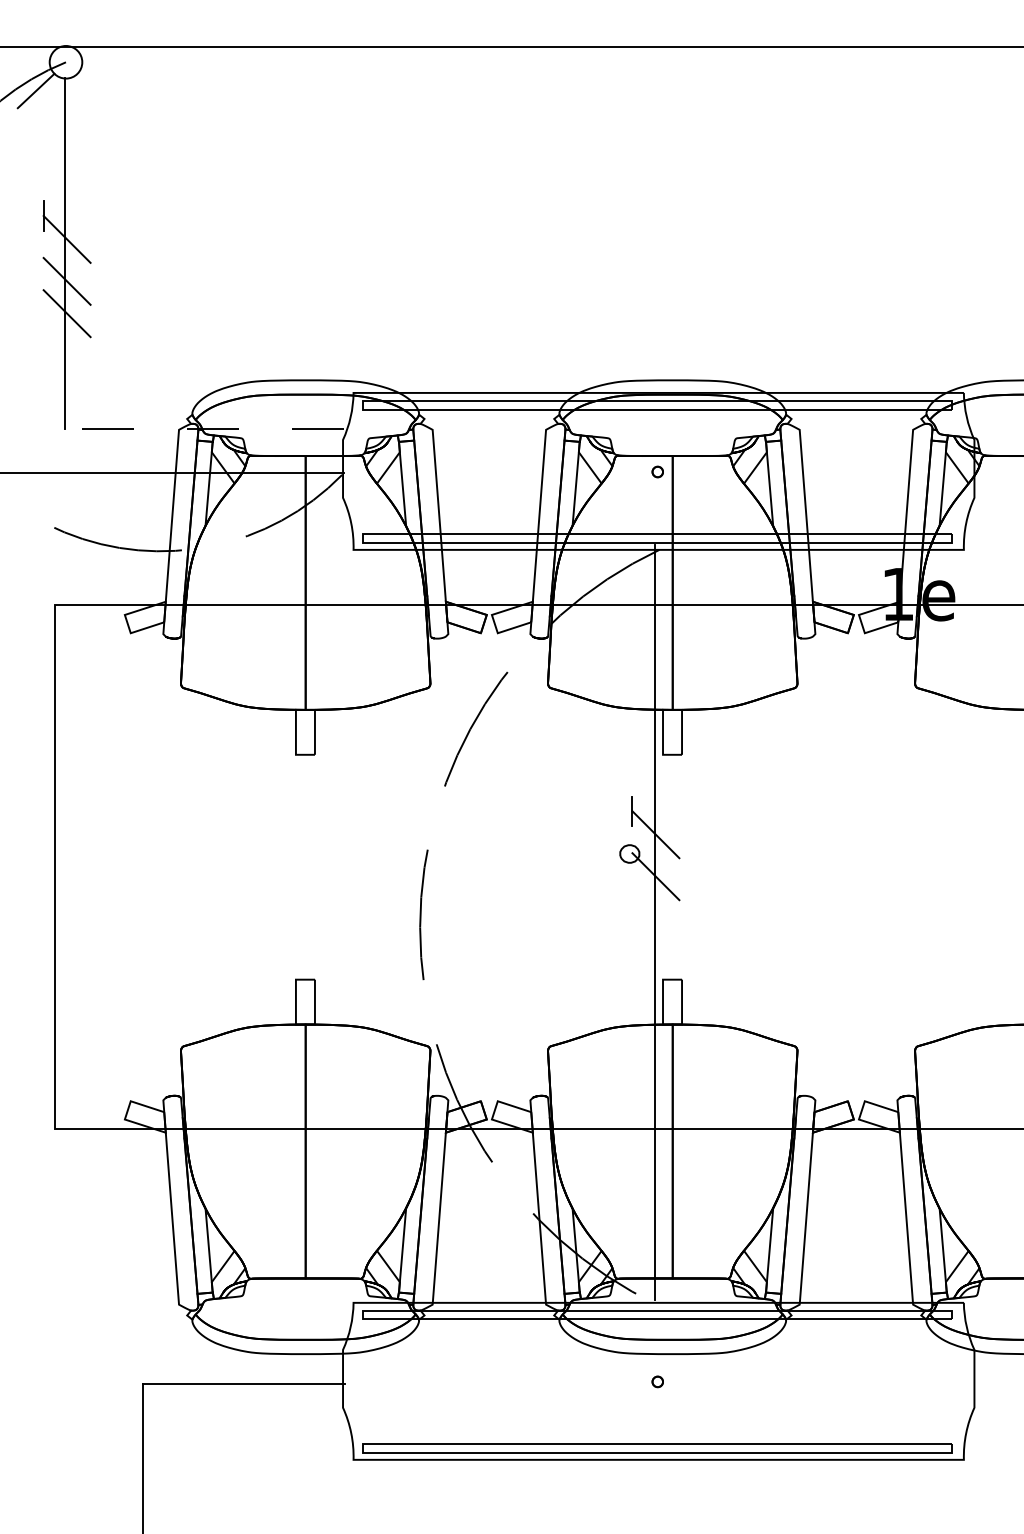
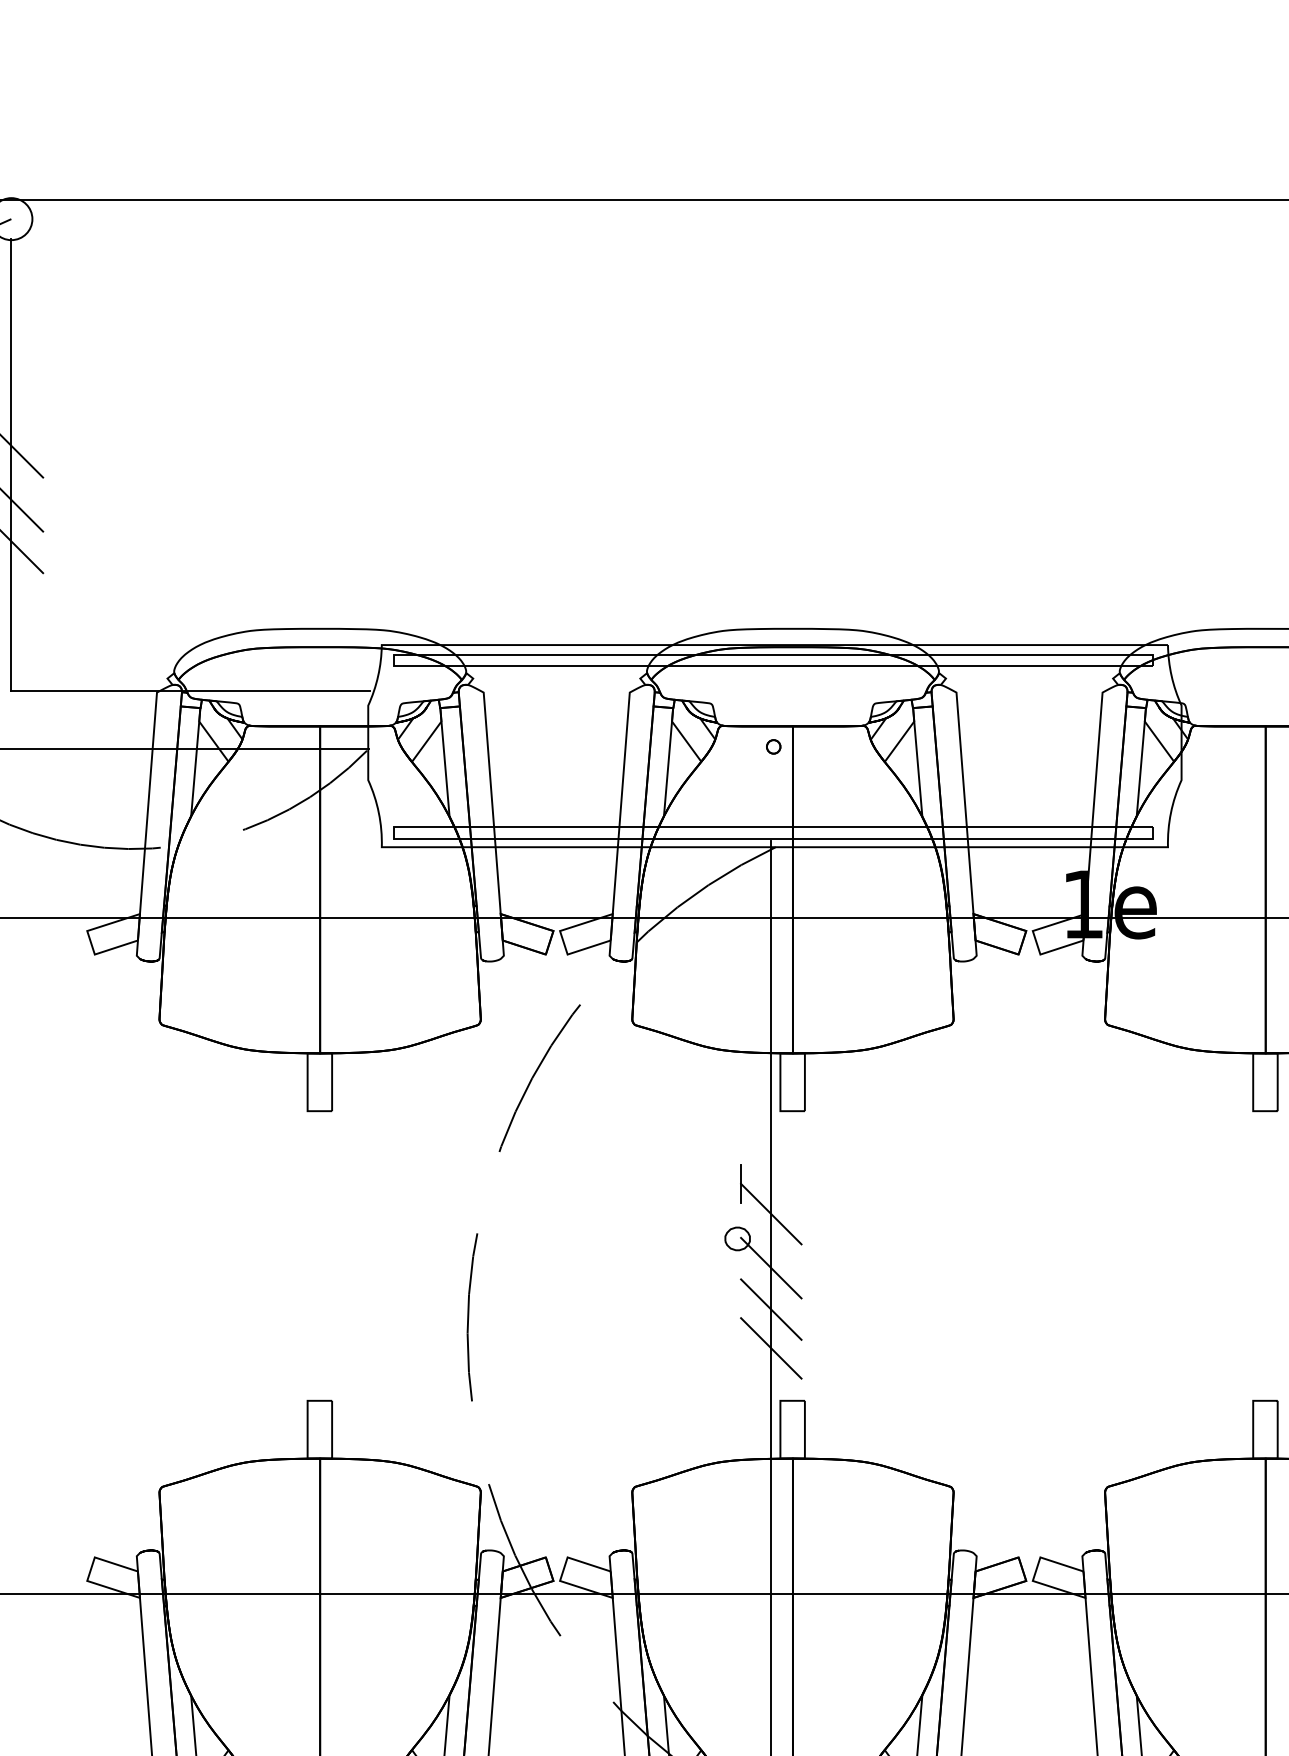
line: (204, 428) -> (189, 690), dashed -> solid
line: (655, 908) -> (770, 1309), added
line: (655, 938) -> (770, 1347), added

